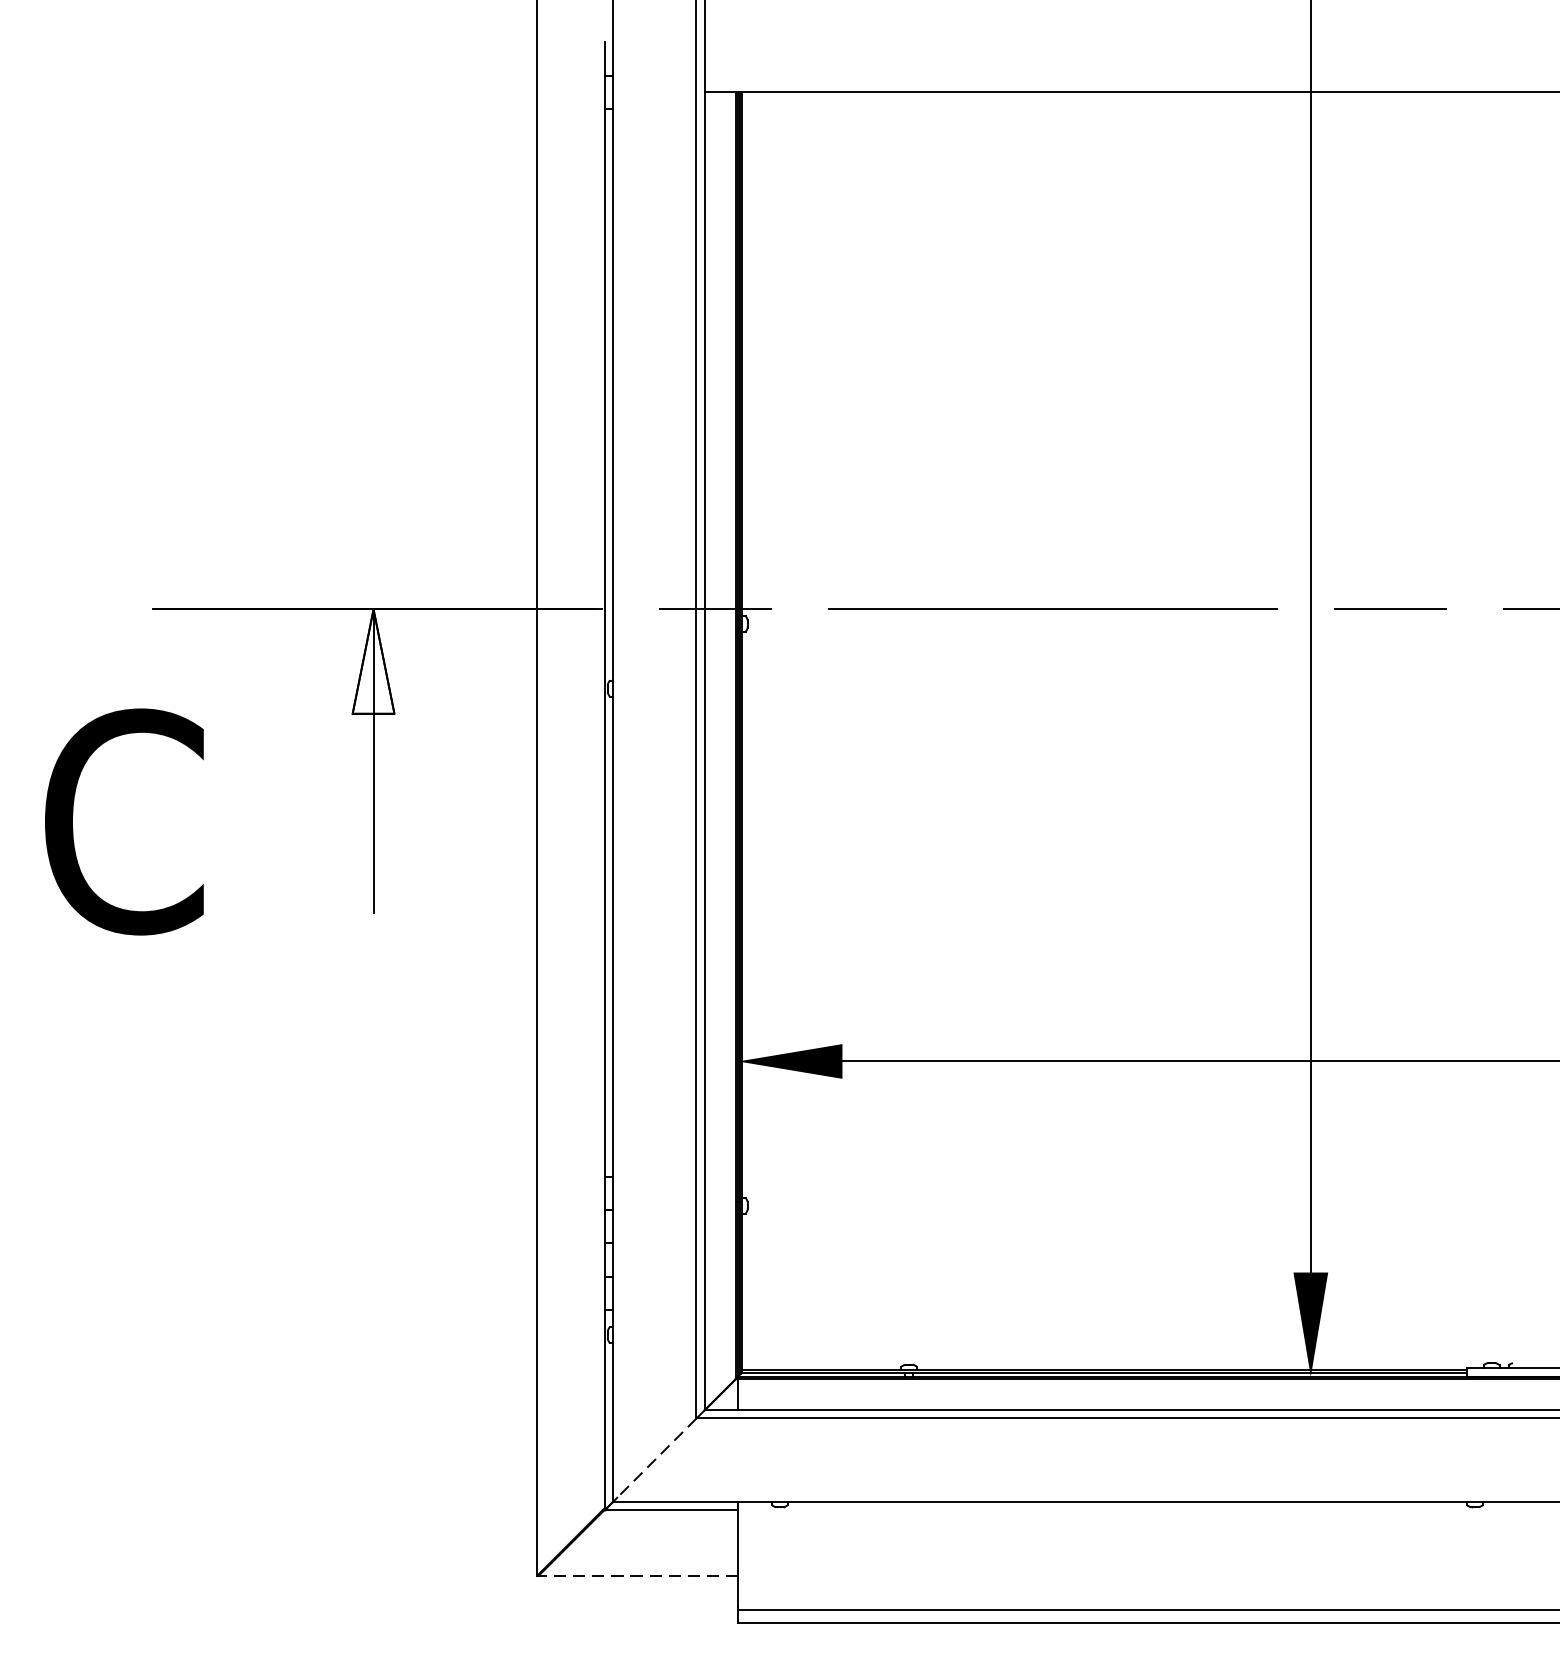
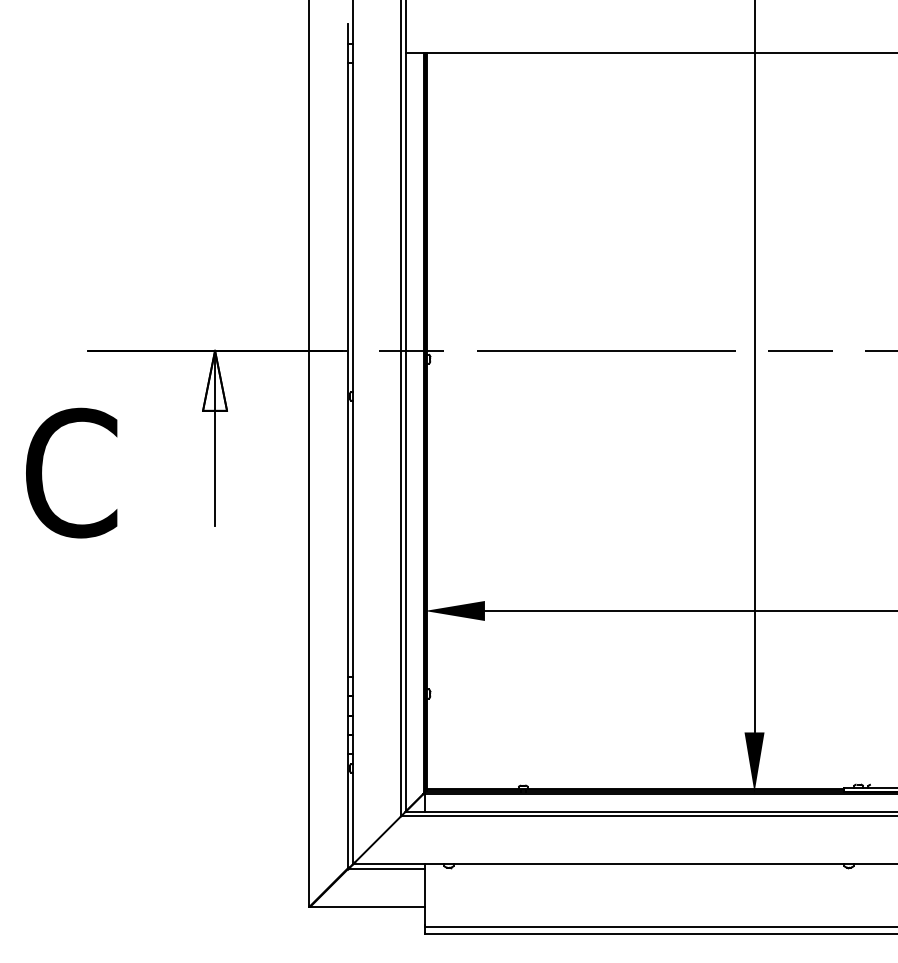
line: (655, 1458) -> (377, 839), dashed -> solid
line: (638, 1576) -> (367, 907), dashed -> solid

